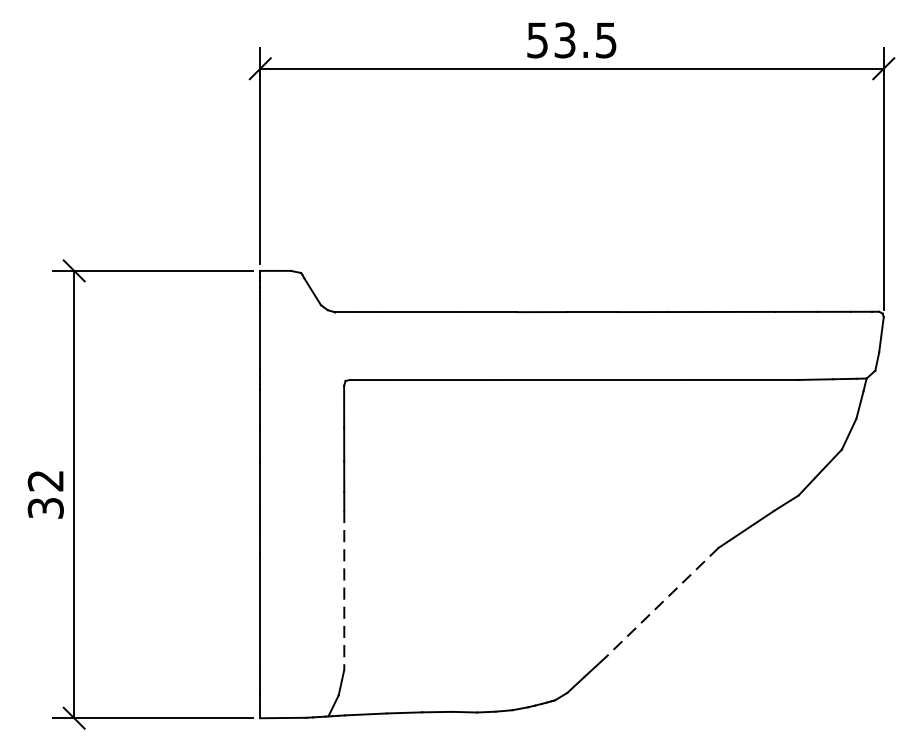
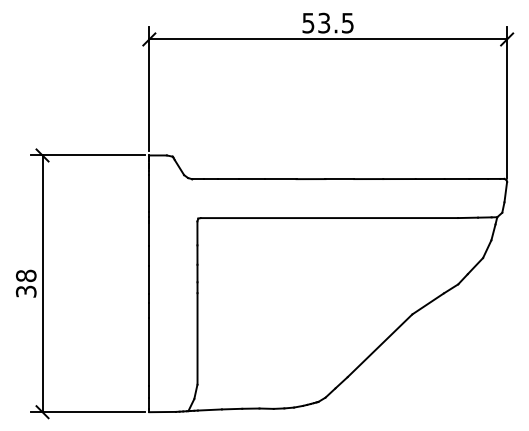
text: (46, 480) -> (26, 275), 32 -> 38
line: (344, 589) -> (197, 338), dashed -> solid
line: (661, 603) -> (379, 346), dashed -> solid

